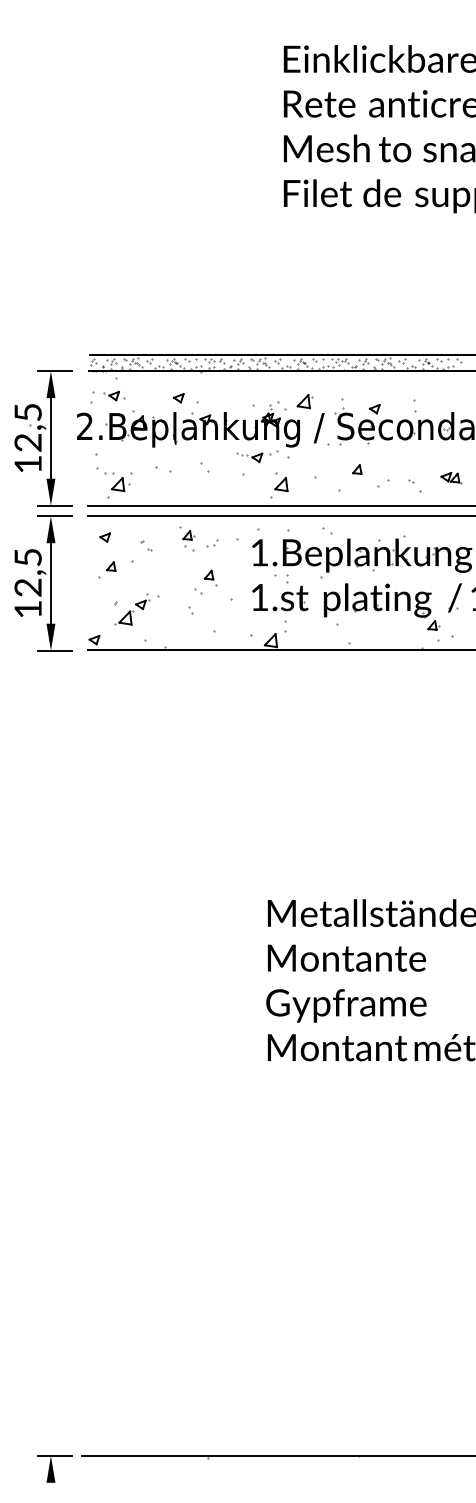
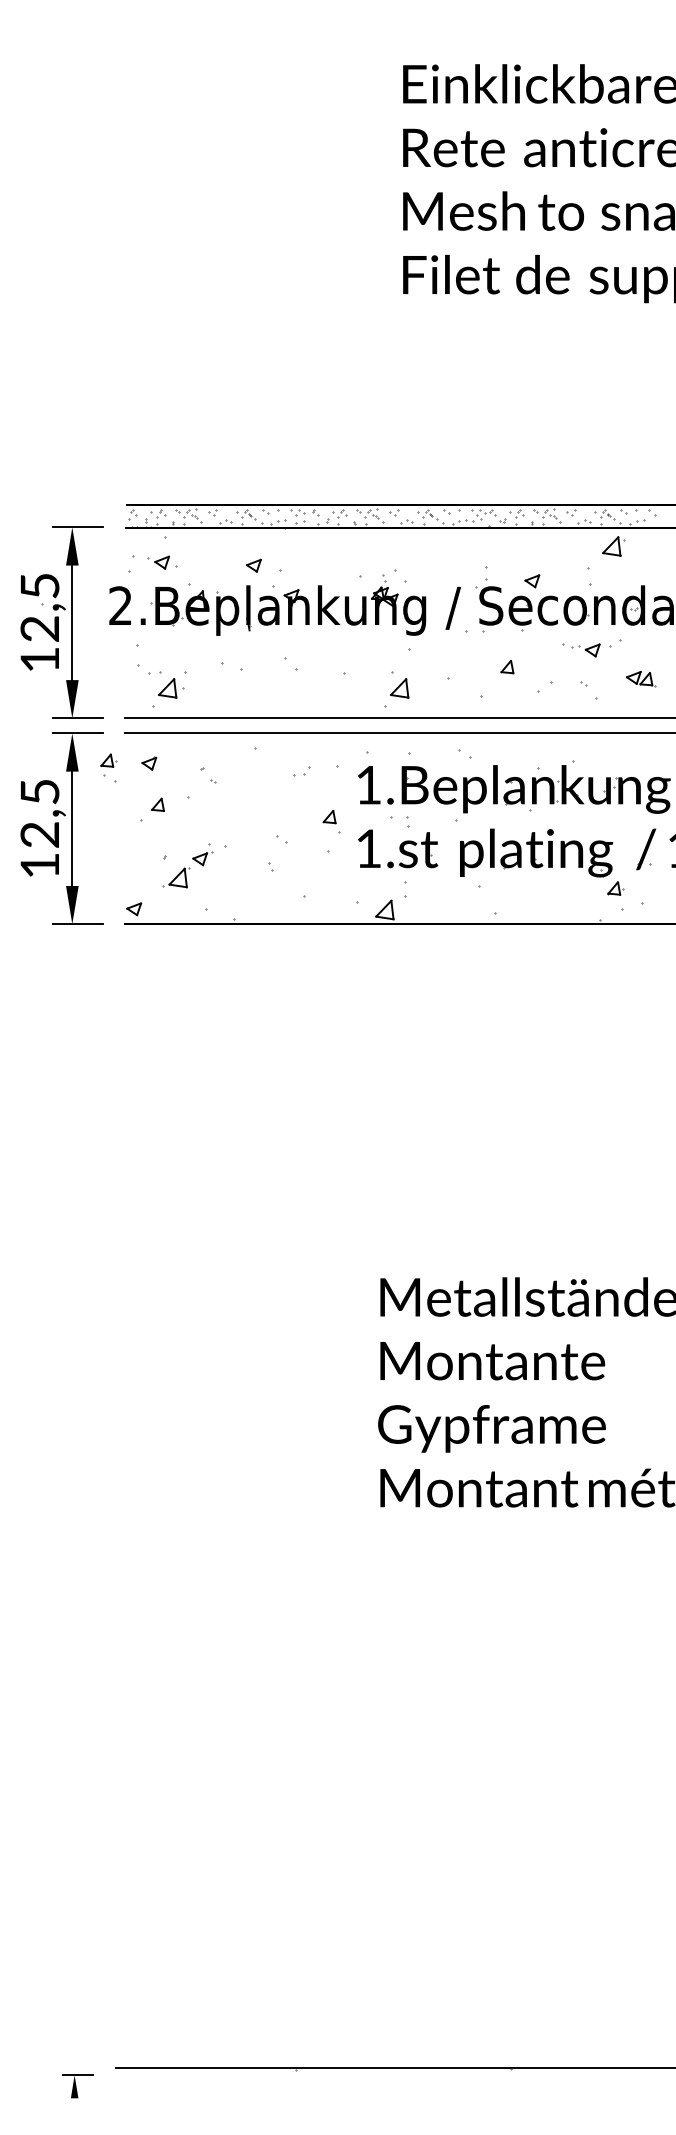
part: (304, 401) -> (612, 546), moved
part: (257, 456) -> (592, 648), moved
part: (188, 540) -> (108, 767), moved
part: (210, 577) -> (331, 820), moved
part: (54, 1468) -> (77, 2085), size x0.6

